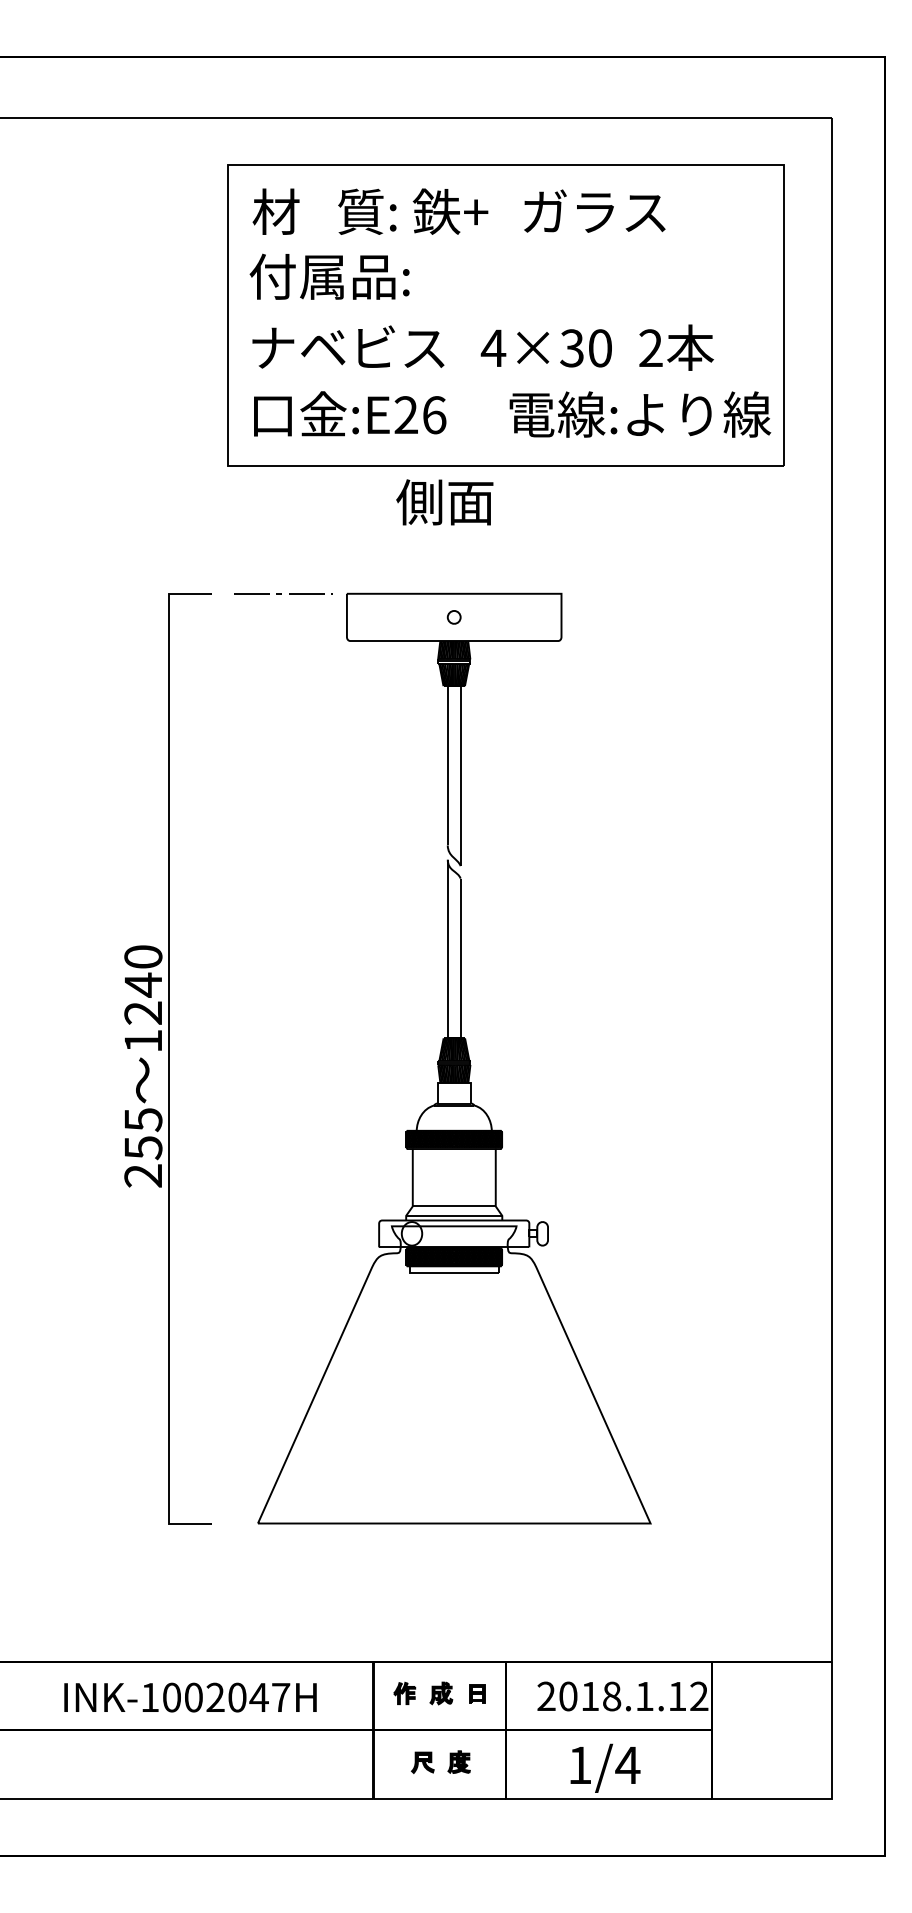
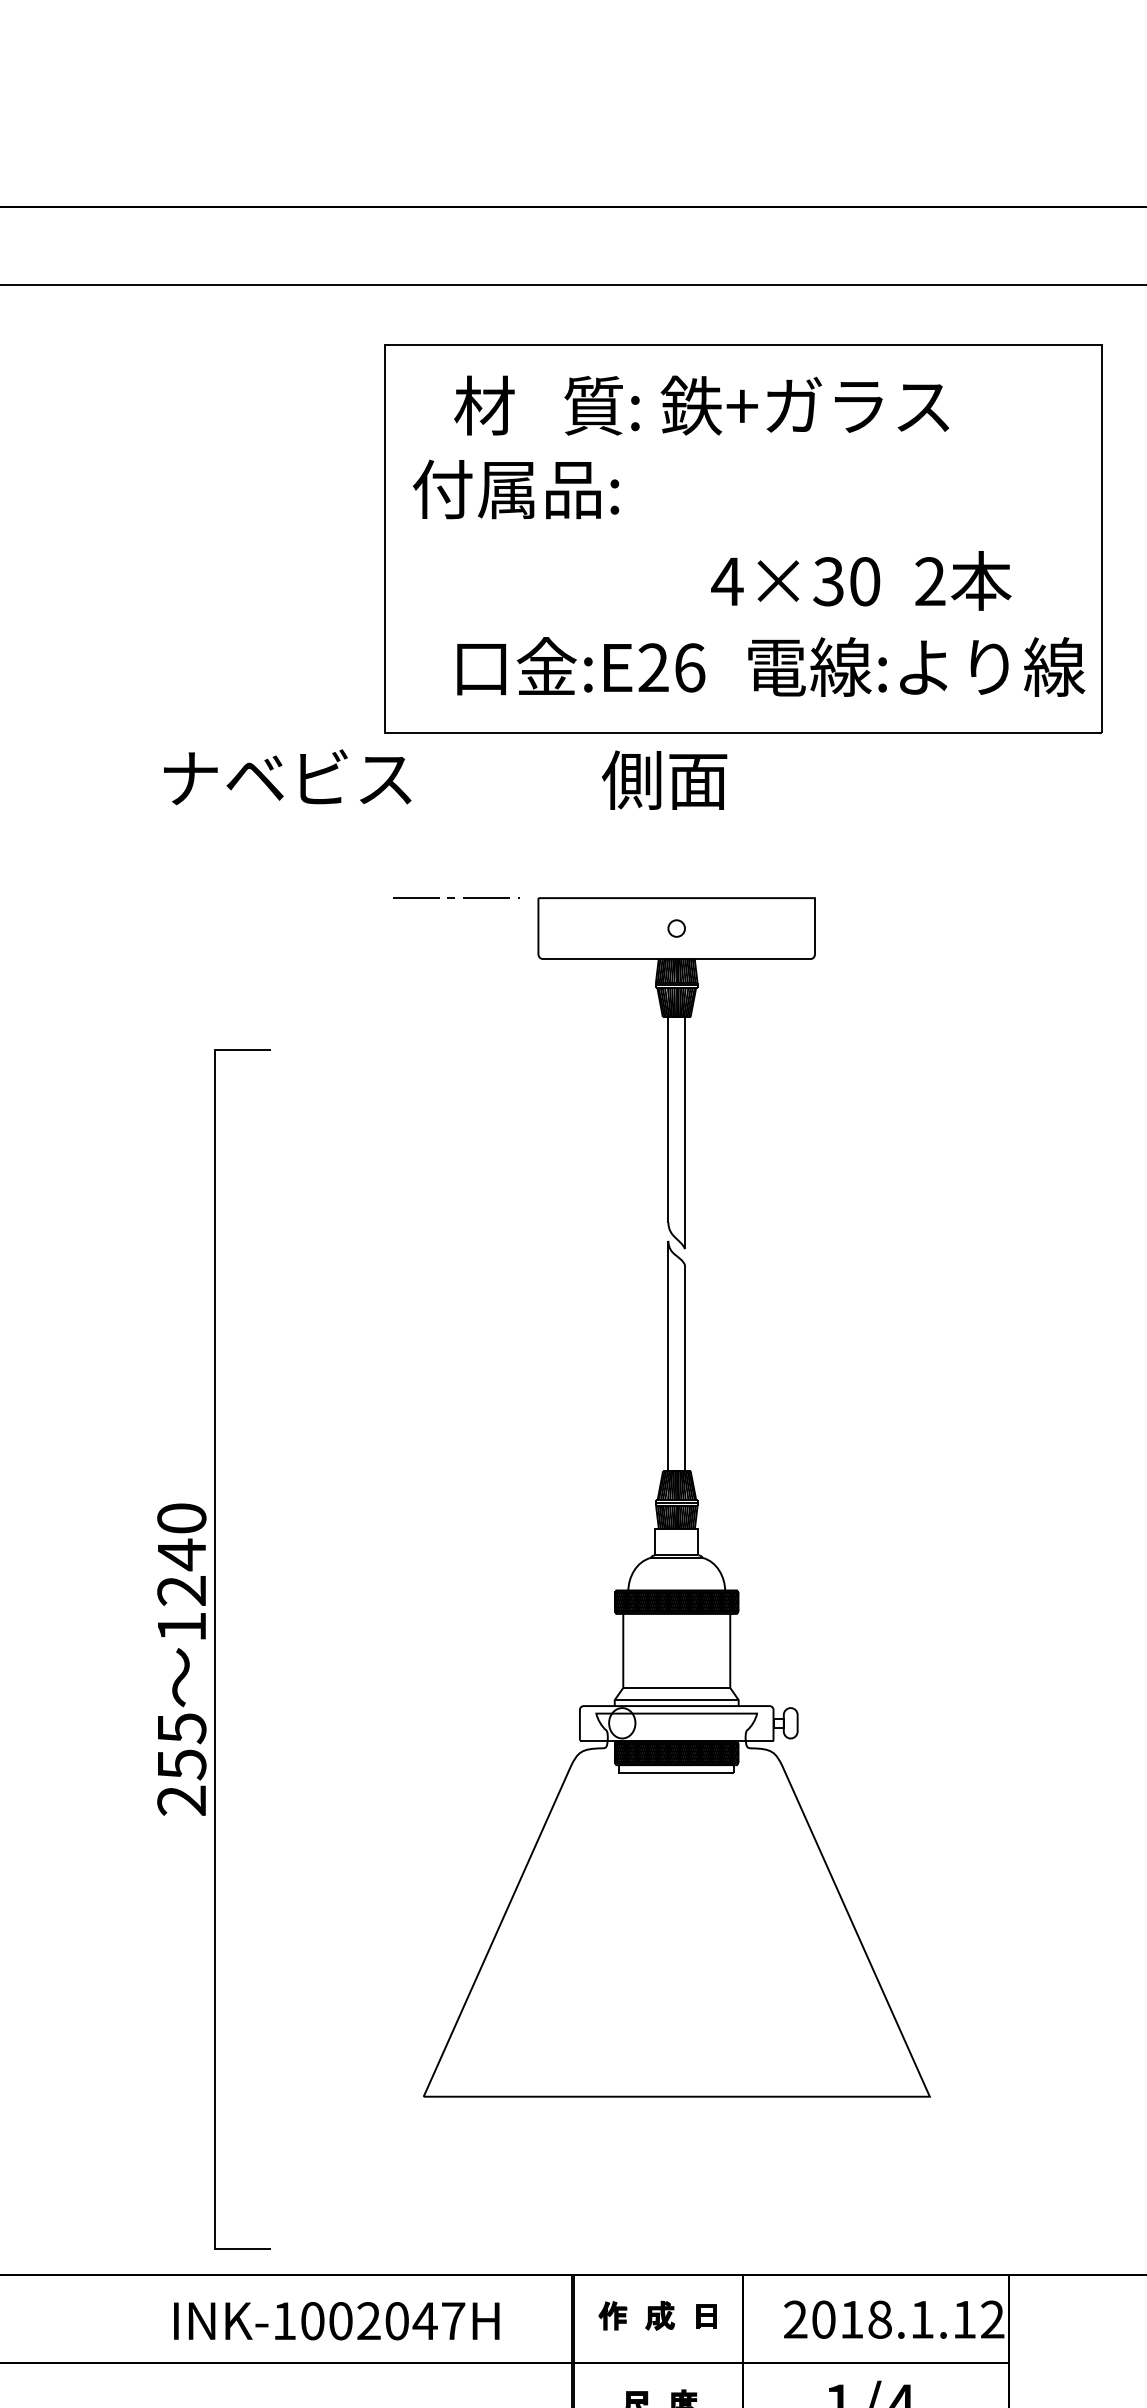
text: (370, 211) -> (606, 405), moved
text: (348, 346) -> (287, 776), moved
text: (350, 413) -> (581, 665), moved
part: (167, 1058) -> (212, 1649), moved

